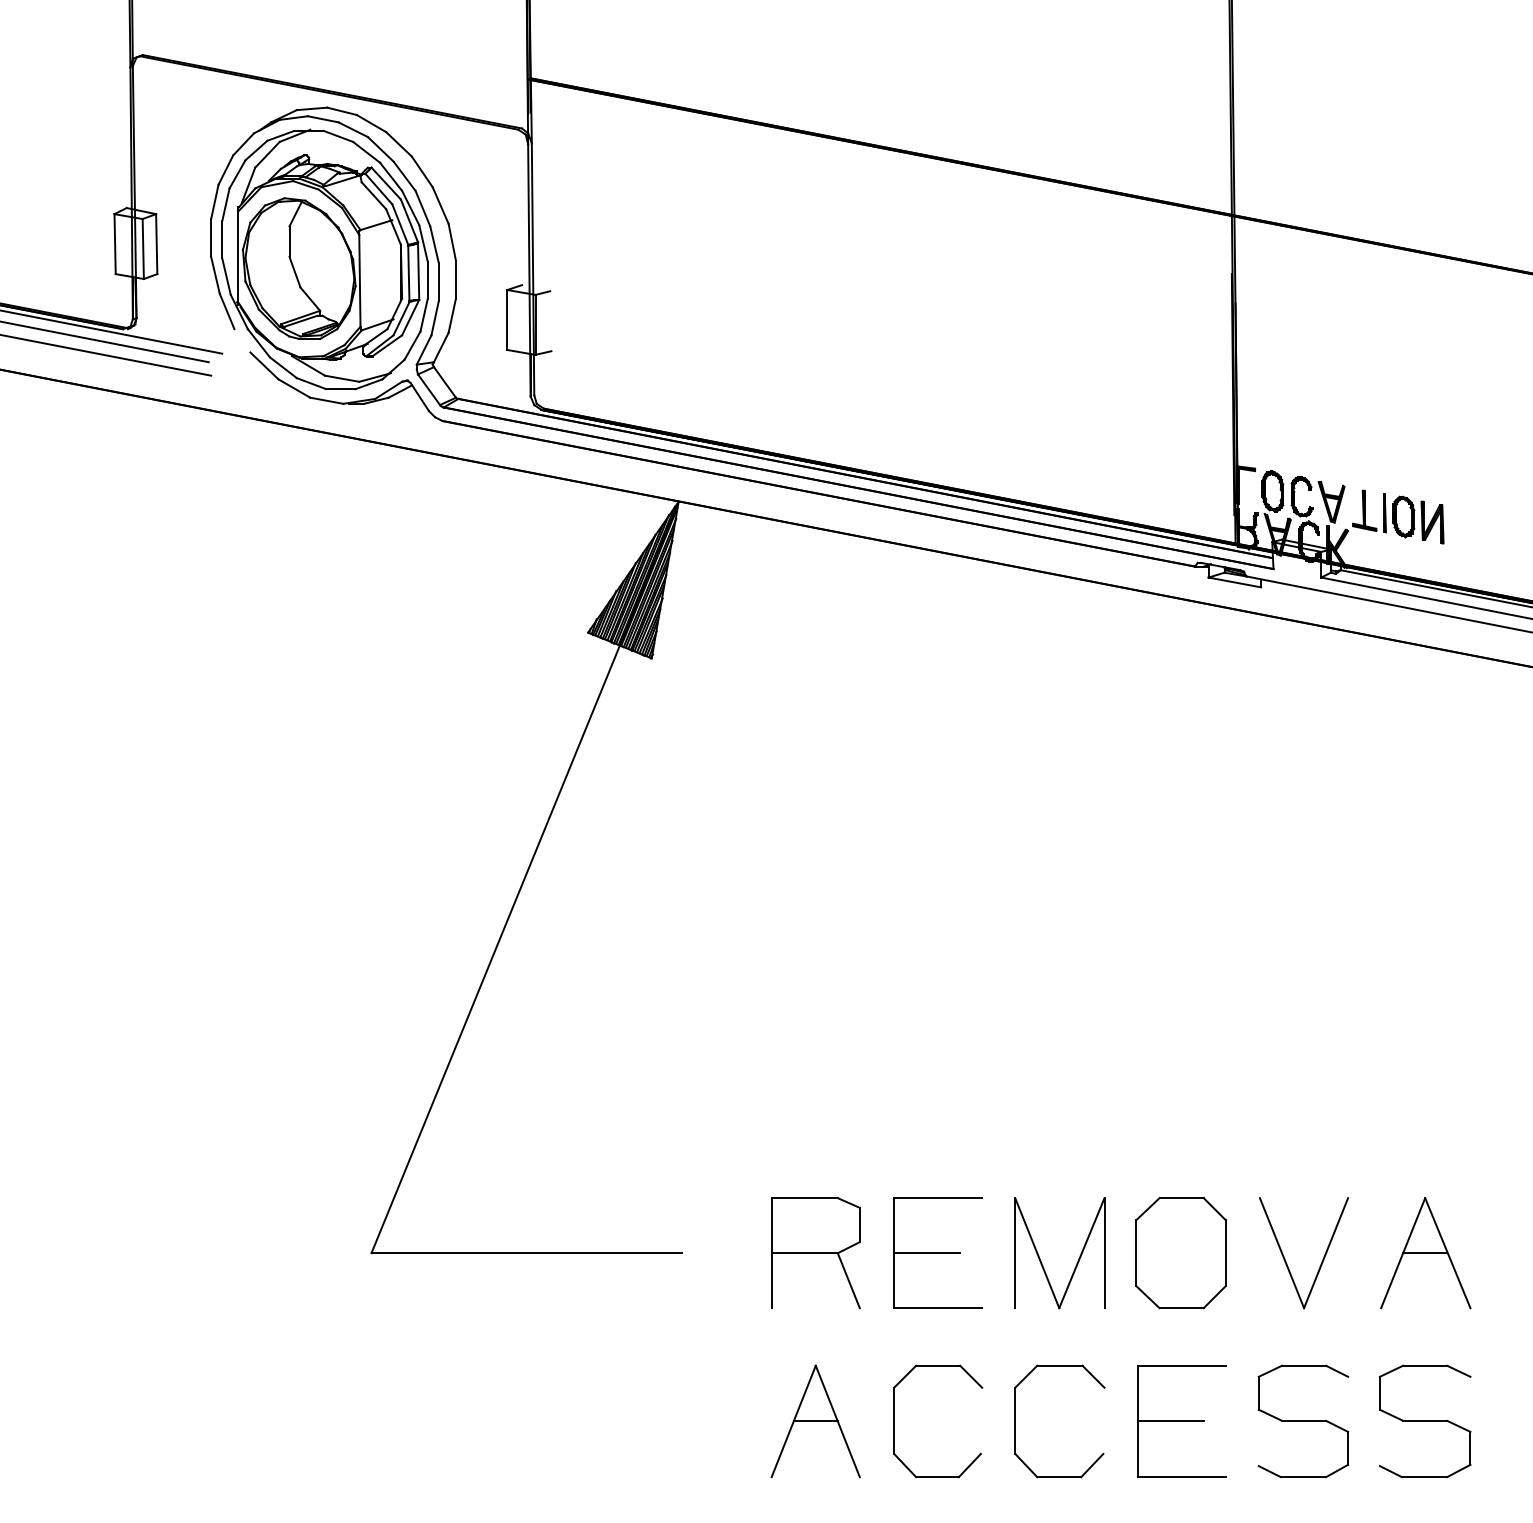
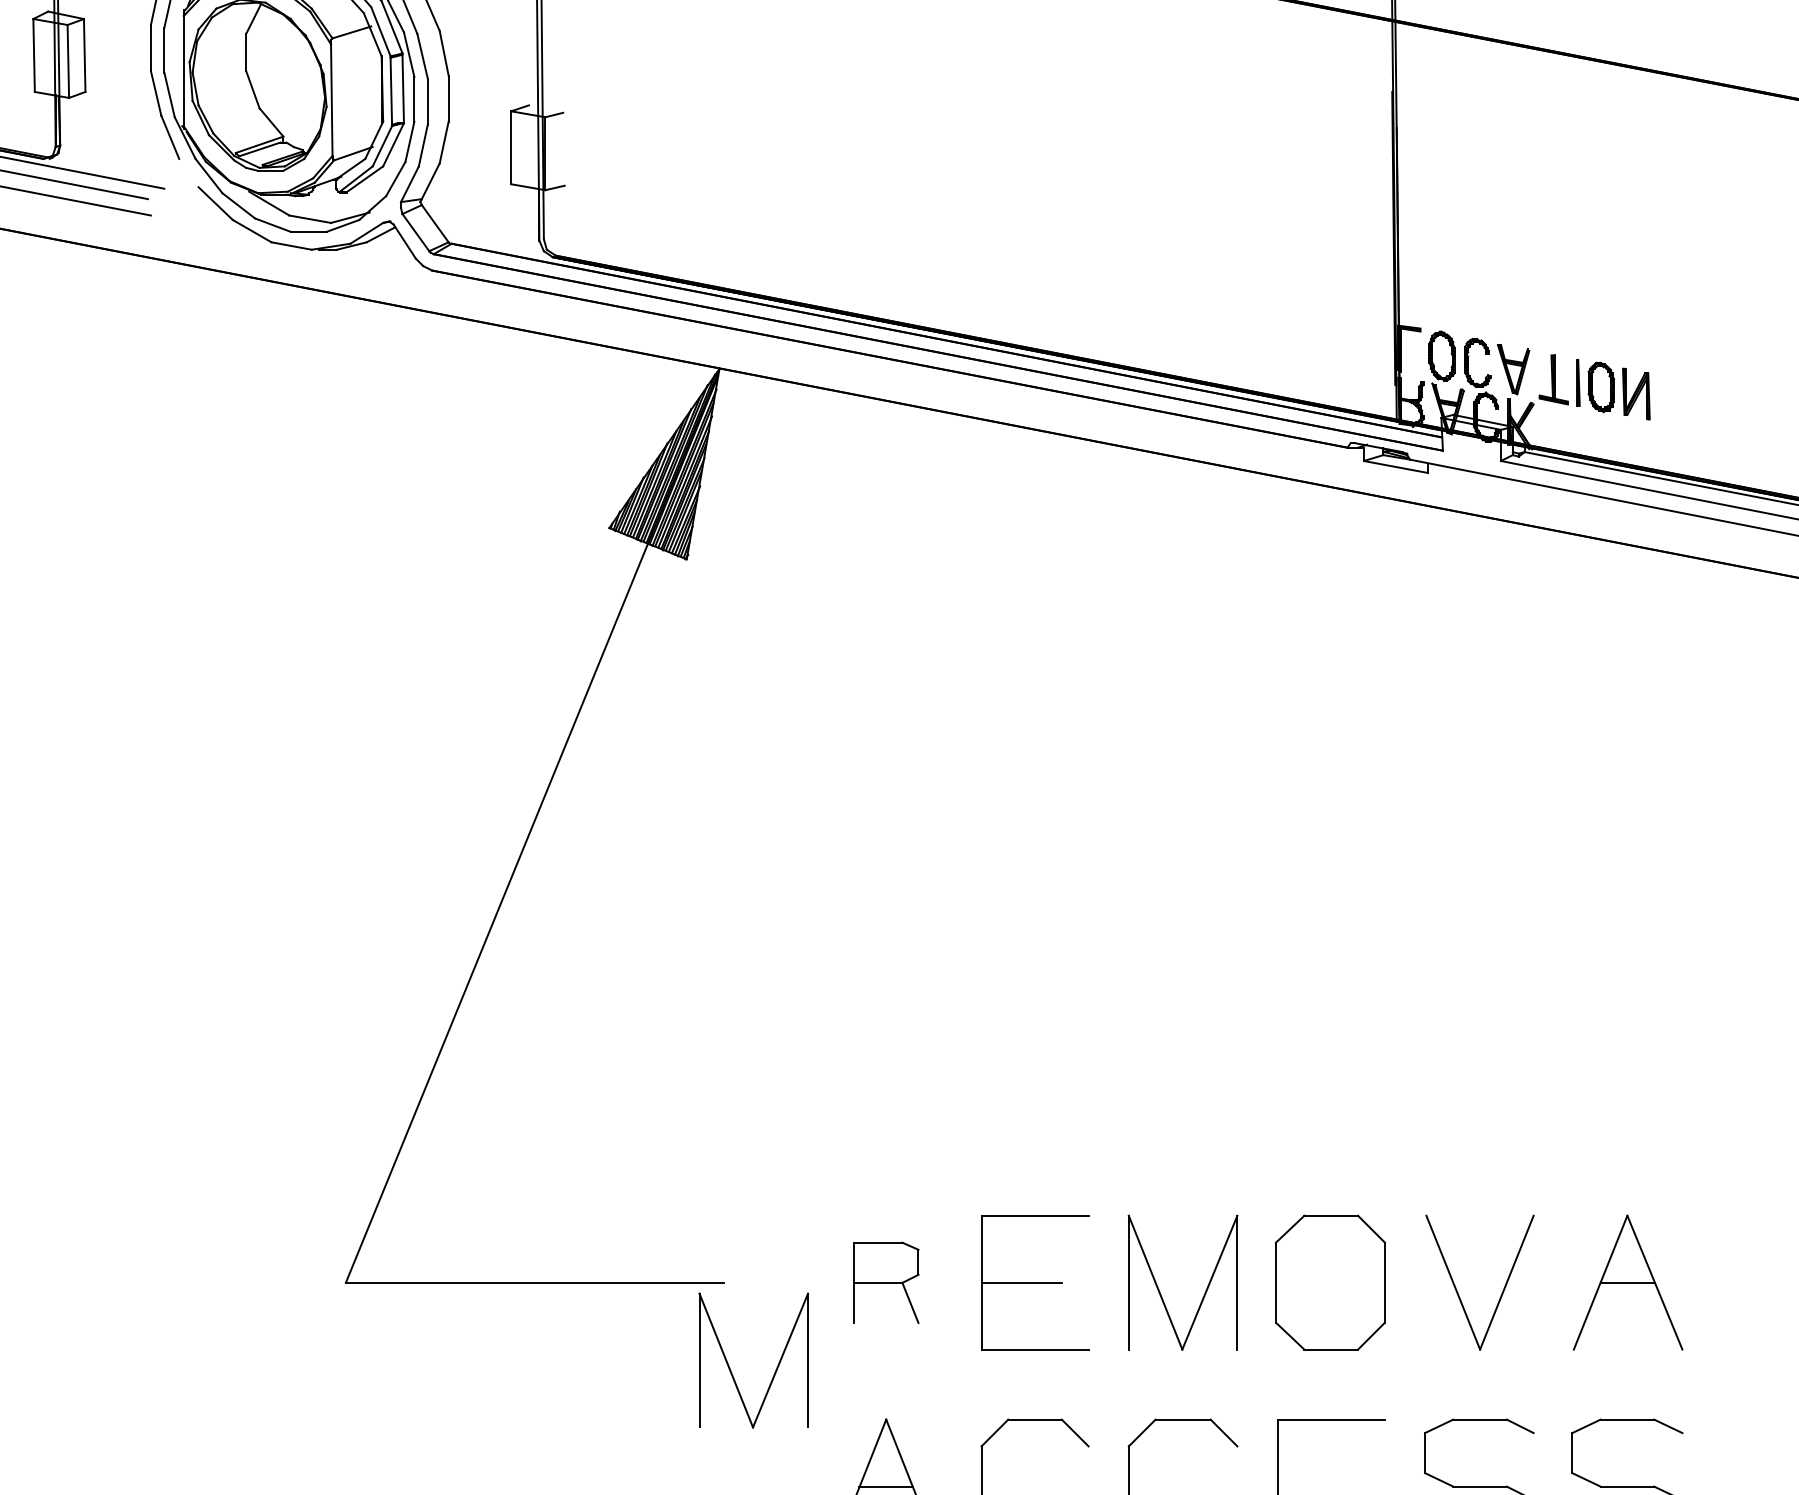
part: (815, 1253) -> (885, 1283), size x0.6
part: (688, 1324) -> (731, 1369), added
line: (1170, 1420) -> (1317, 1486), removed

